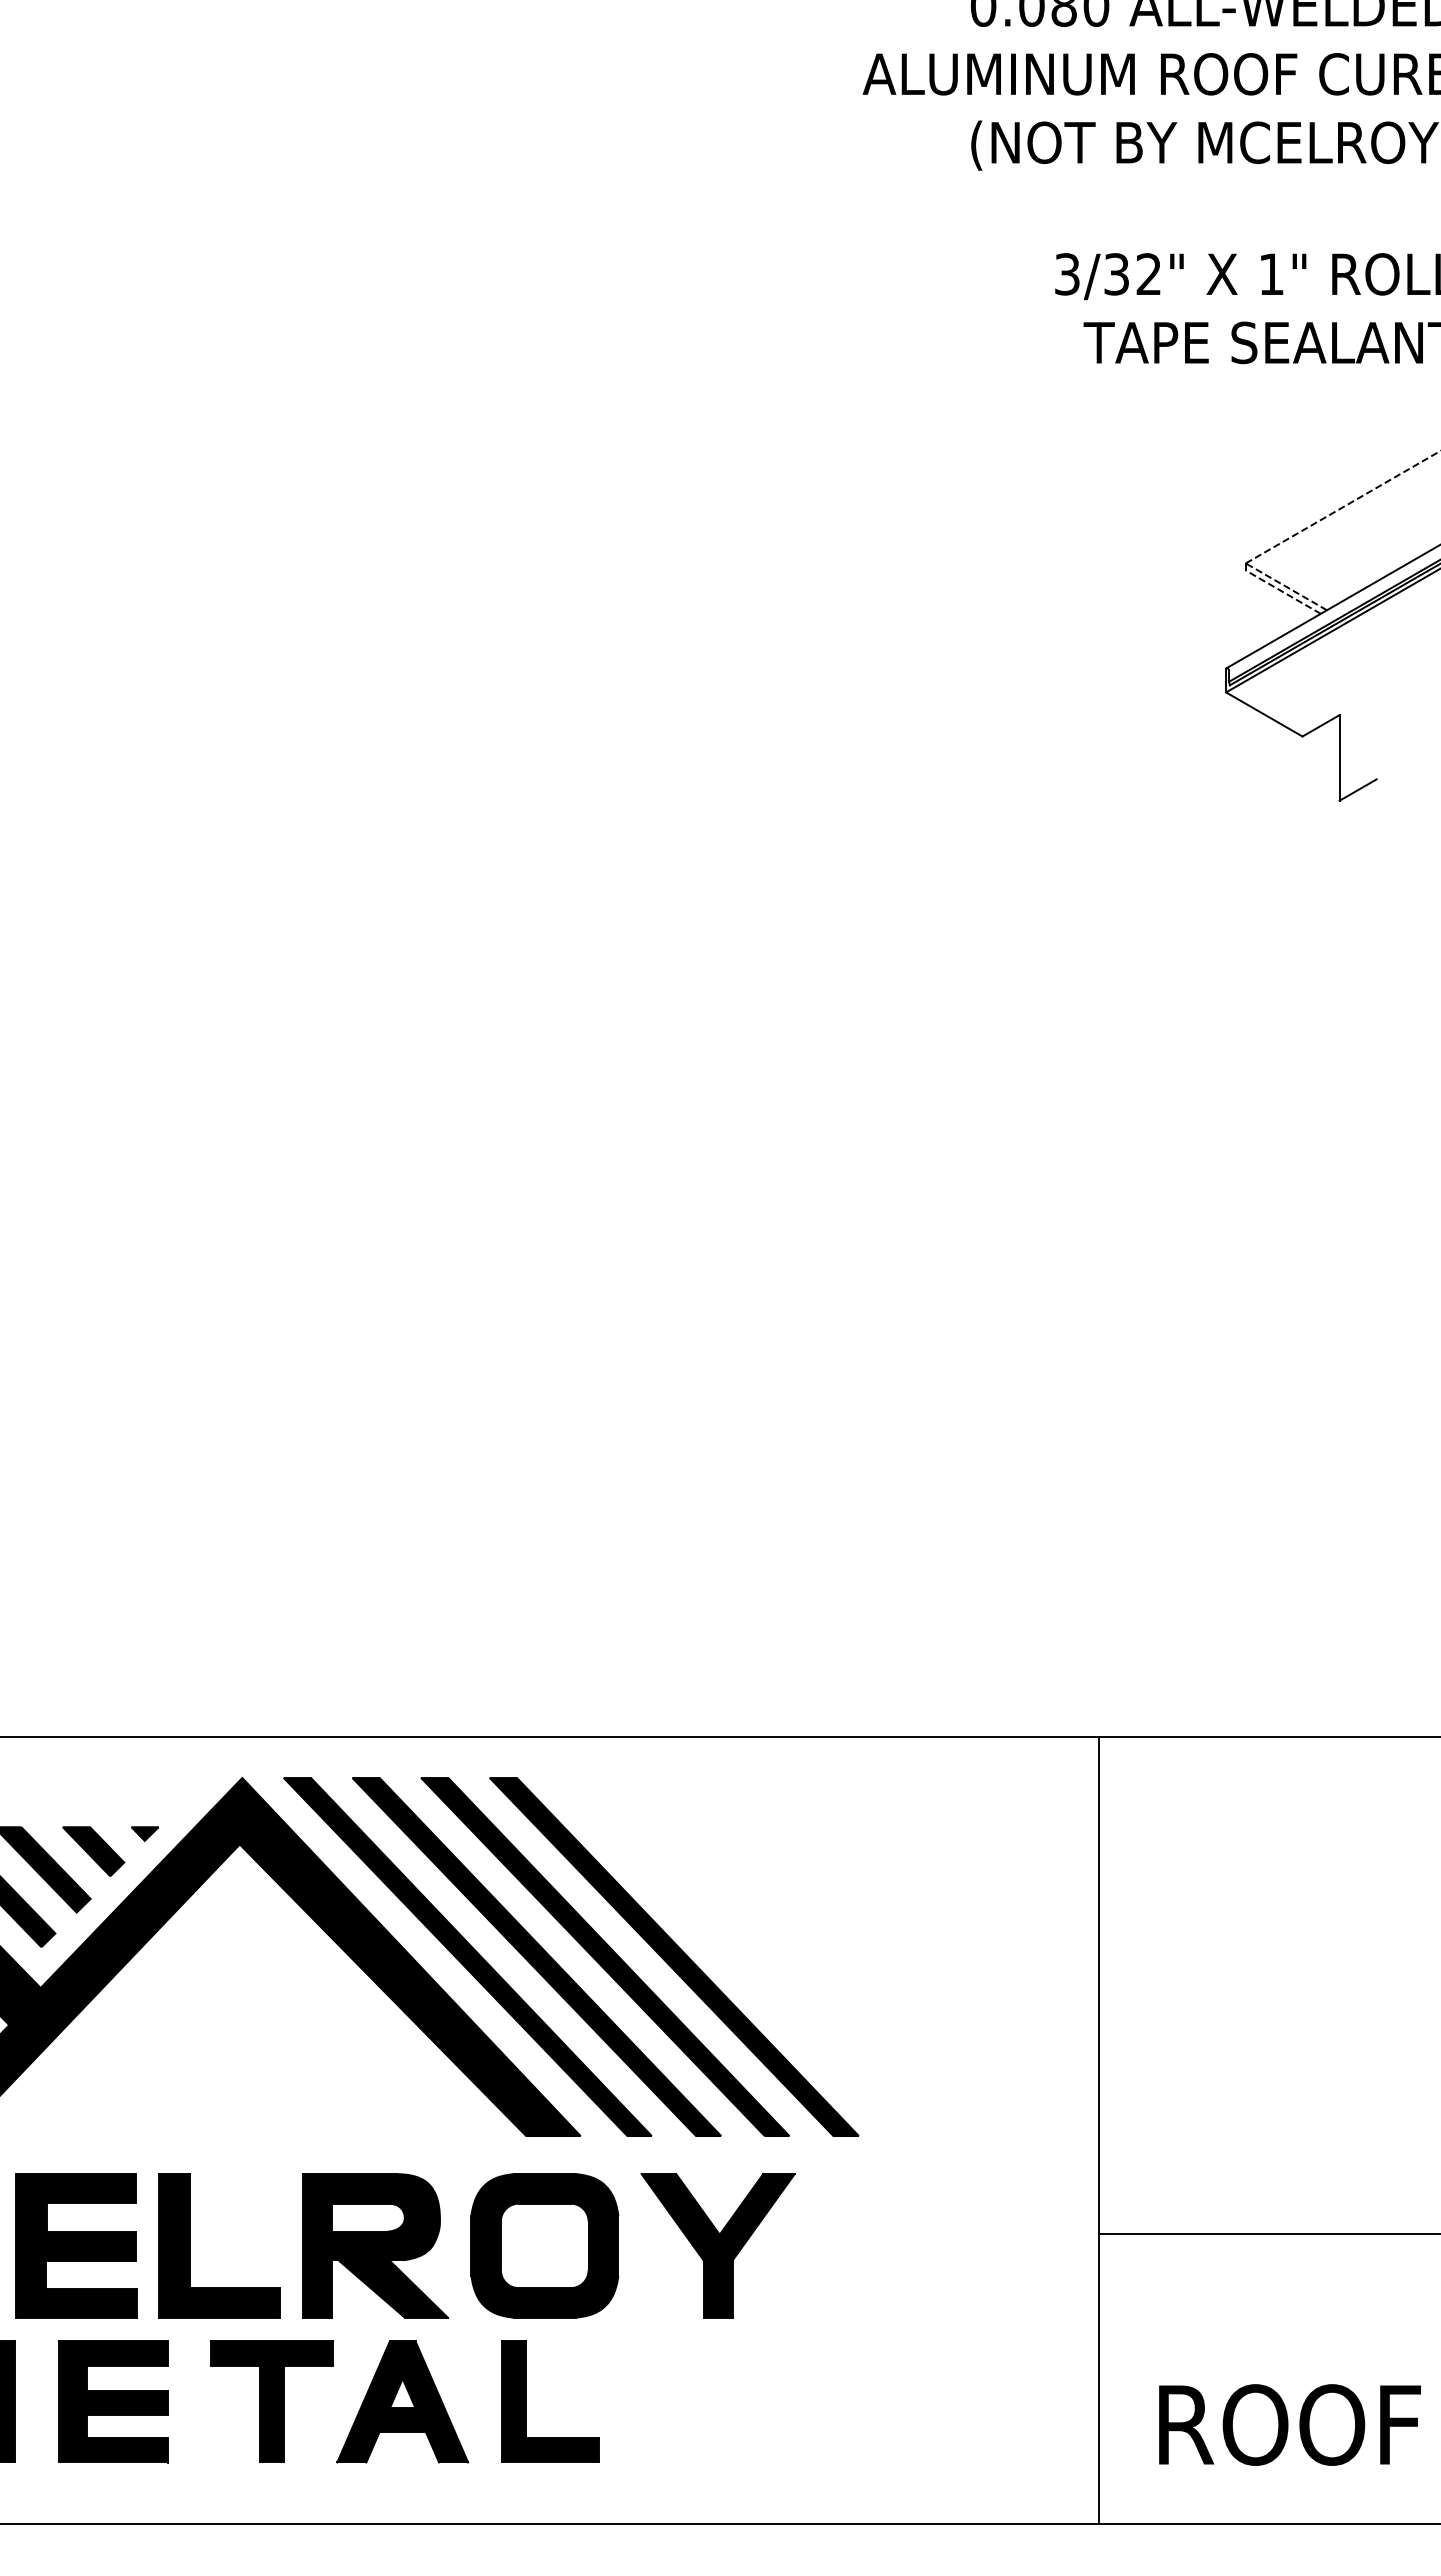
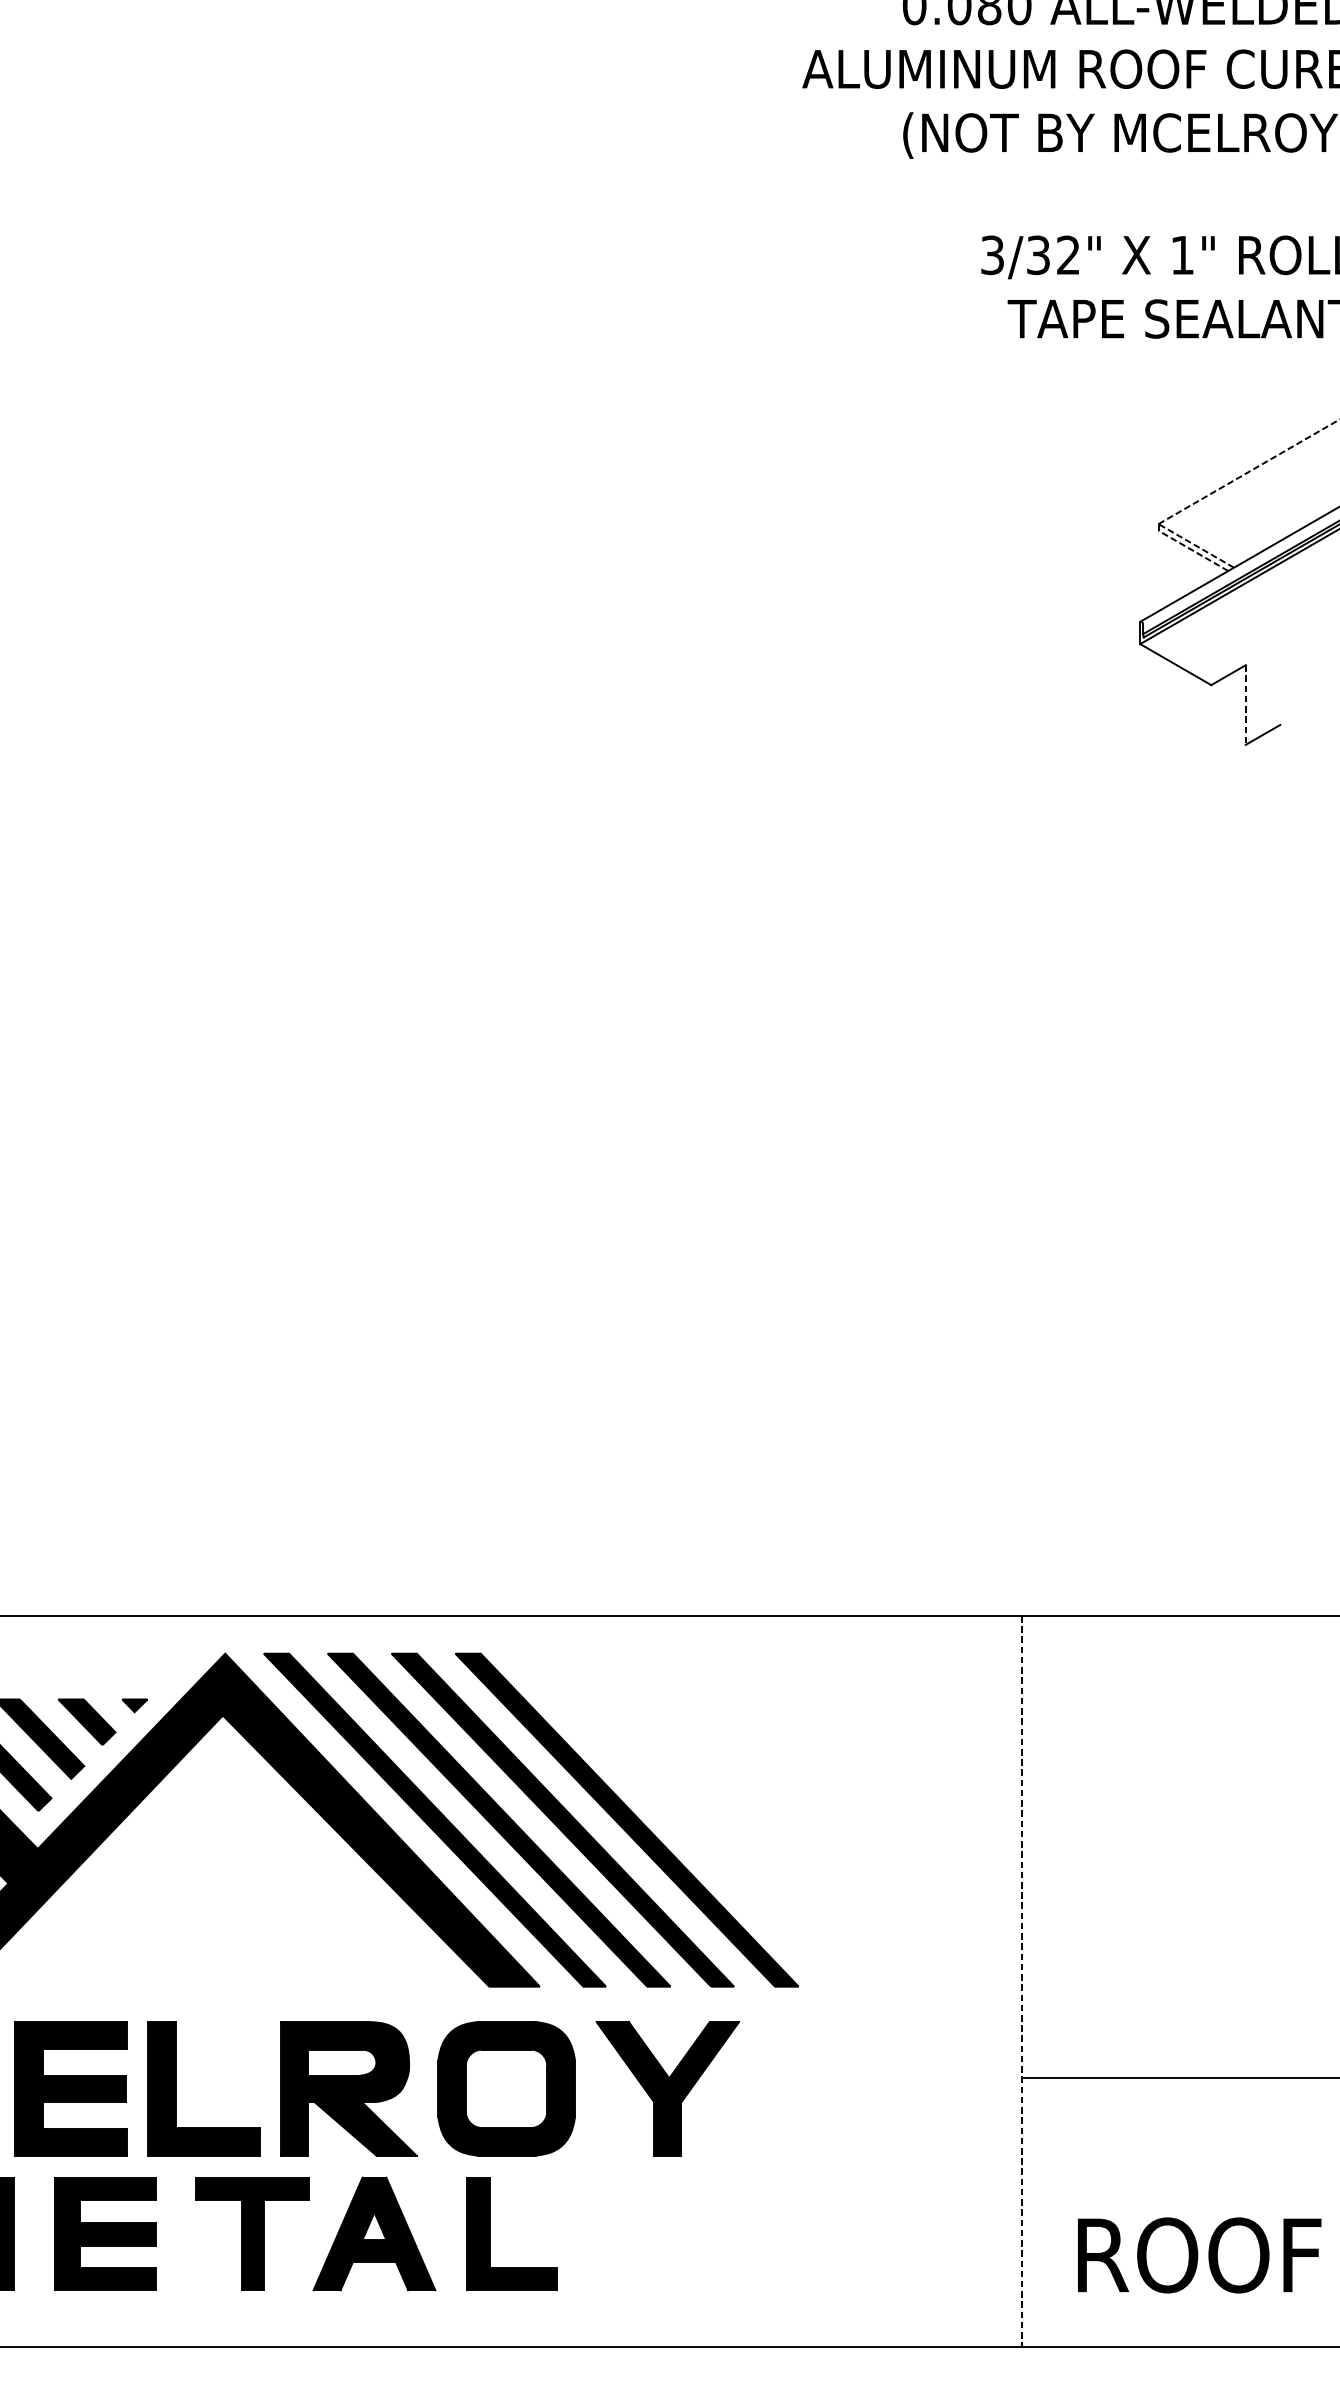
line: (1339, 757) -> (1245, 704), solid -> dashed
line: (1099, 2131) -> (1022, 1982), solid -> dashed

